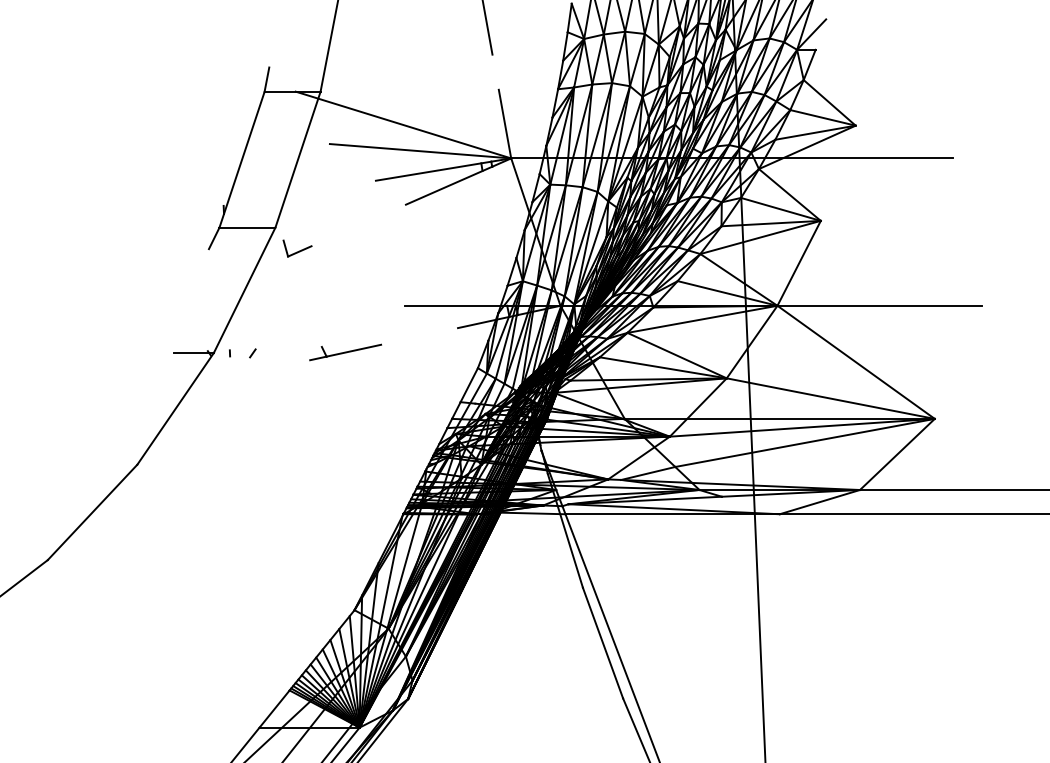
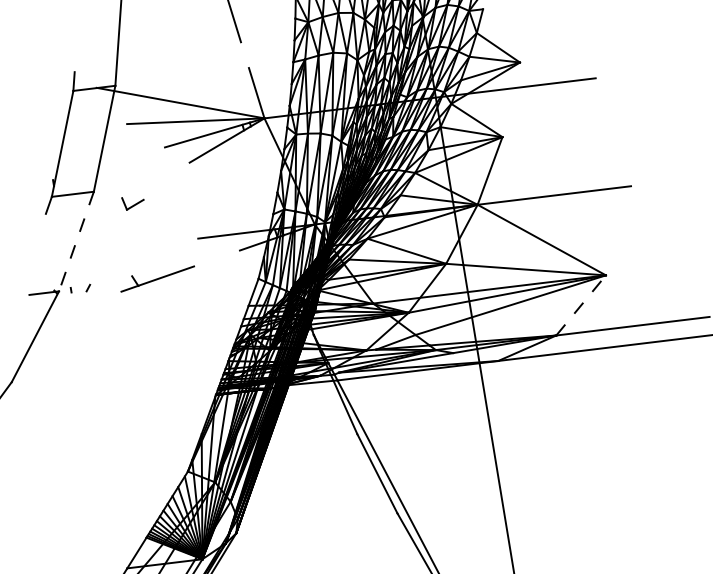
part: (297, 248) -> (133, 202), moved
line: (244, 290) -> (76, 241), solid -> dashed
part: (345, 352) -> (157, 279), size x1.4
line: (897, 454) -> (581, 305), solid -> dashed

